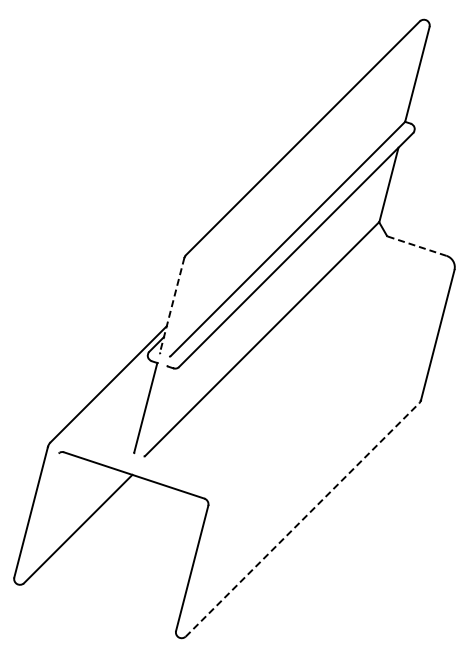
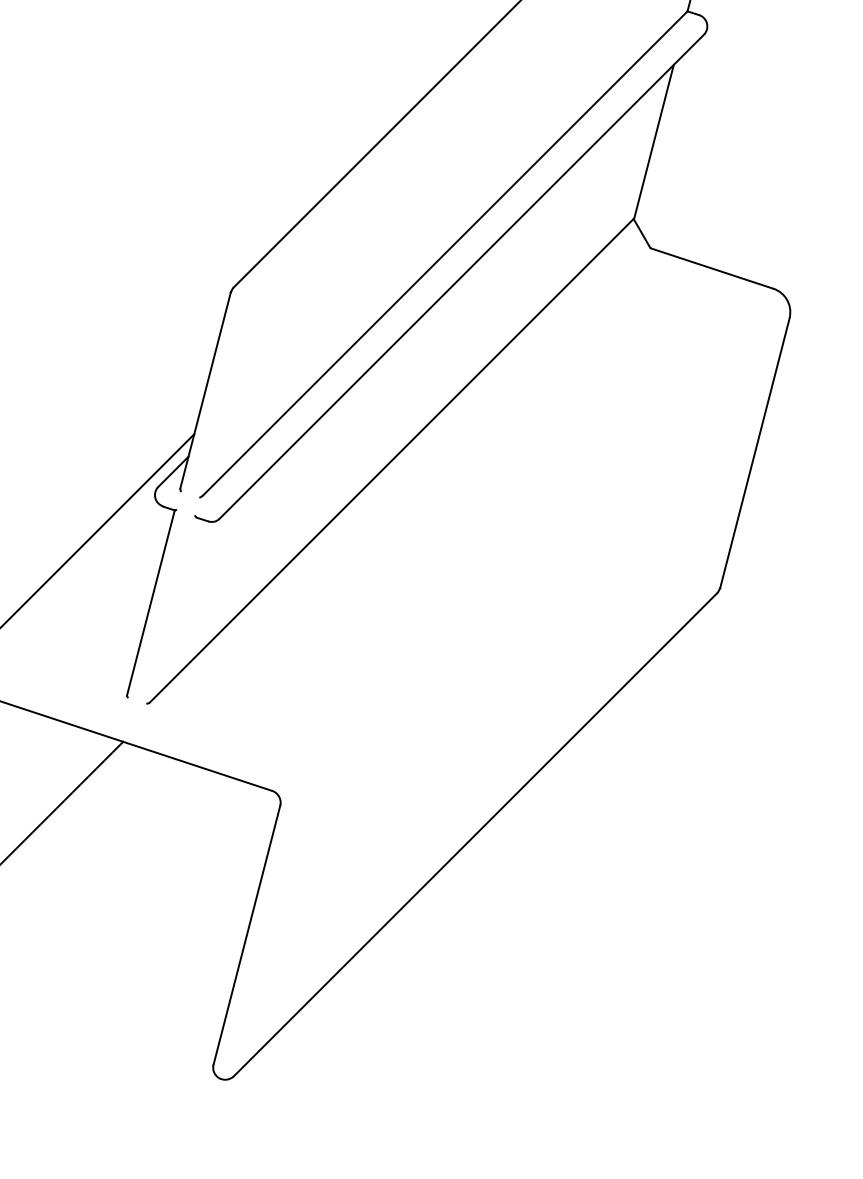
line: (416, 246) -> (711, 269), dashed -> solid
line: (172, 305) -> (206, 391), dashed -> solid
line: (302, 519) -> (475, 834), dashed -> solid

